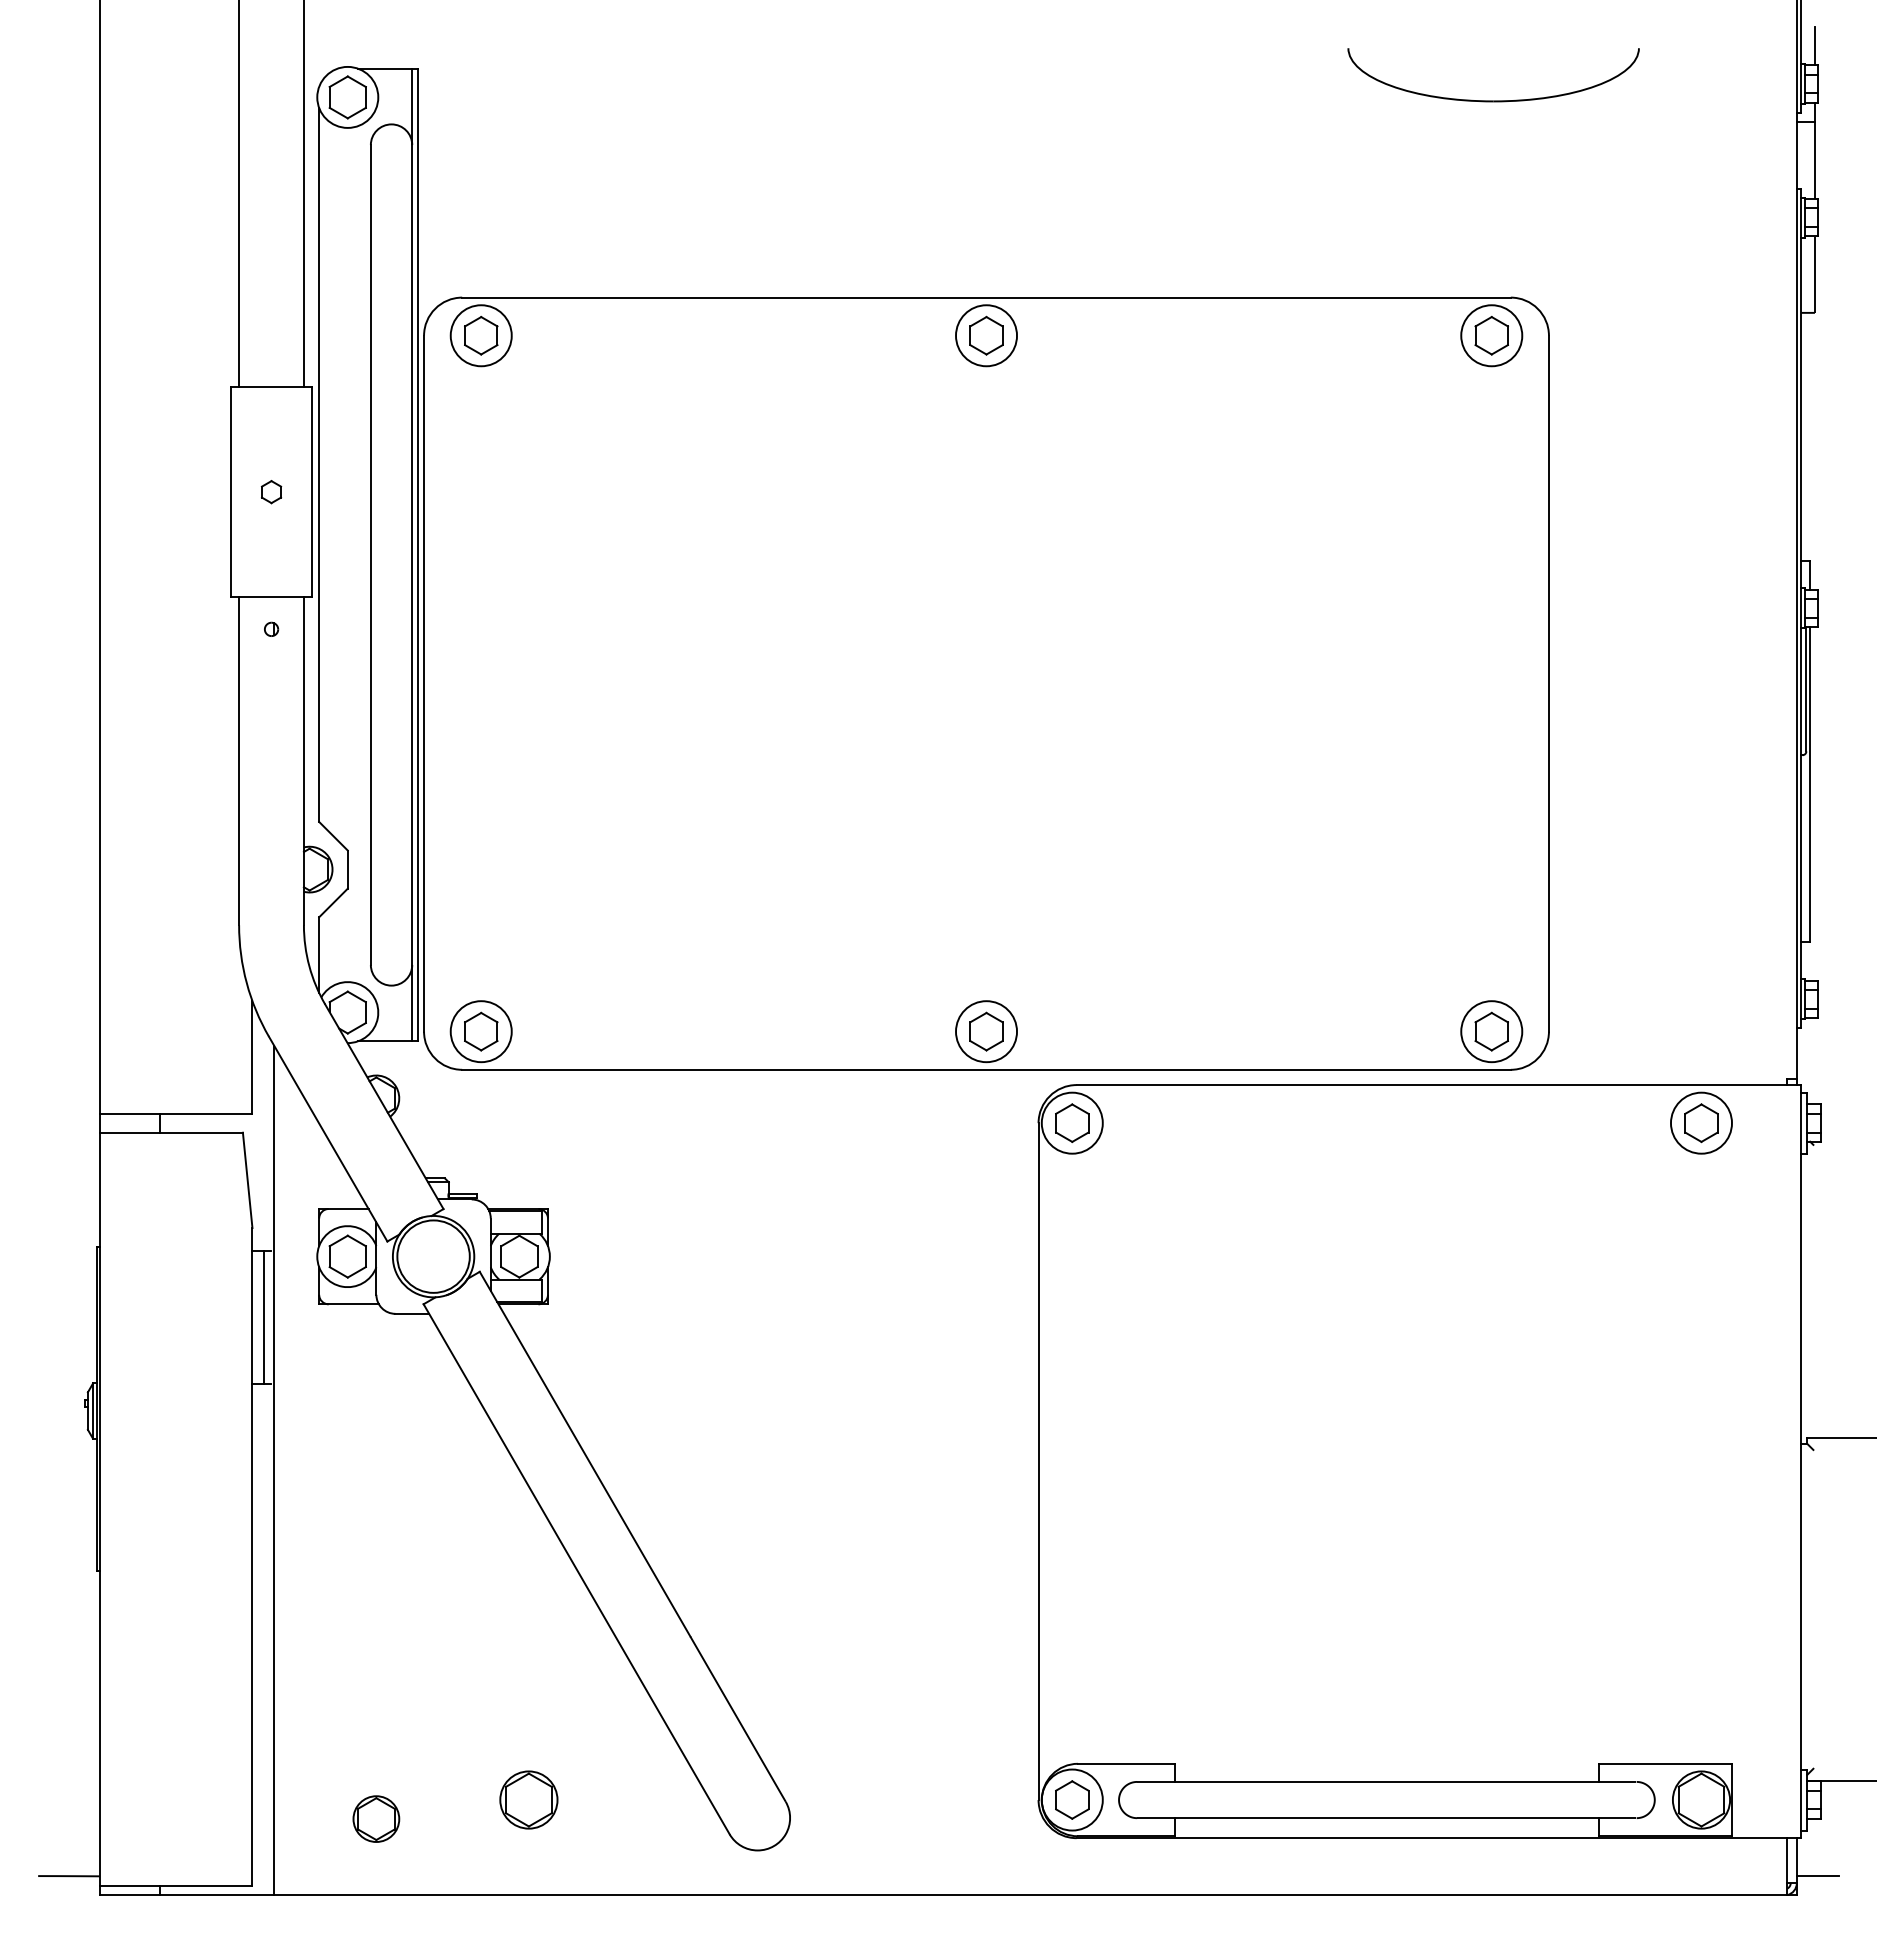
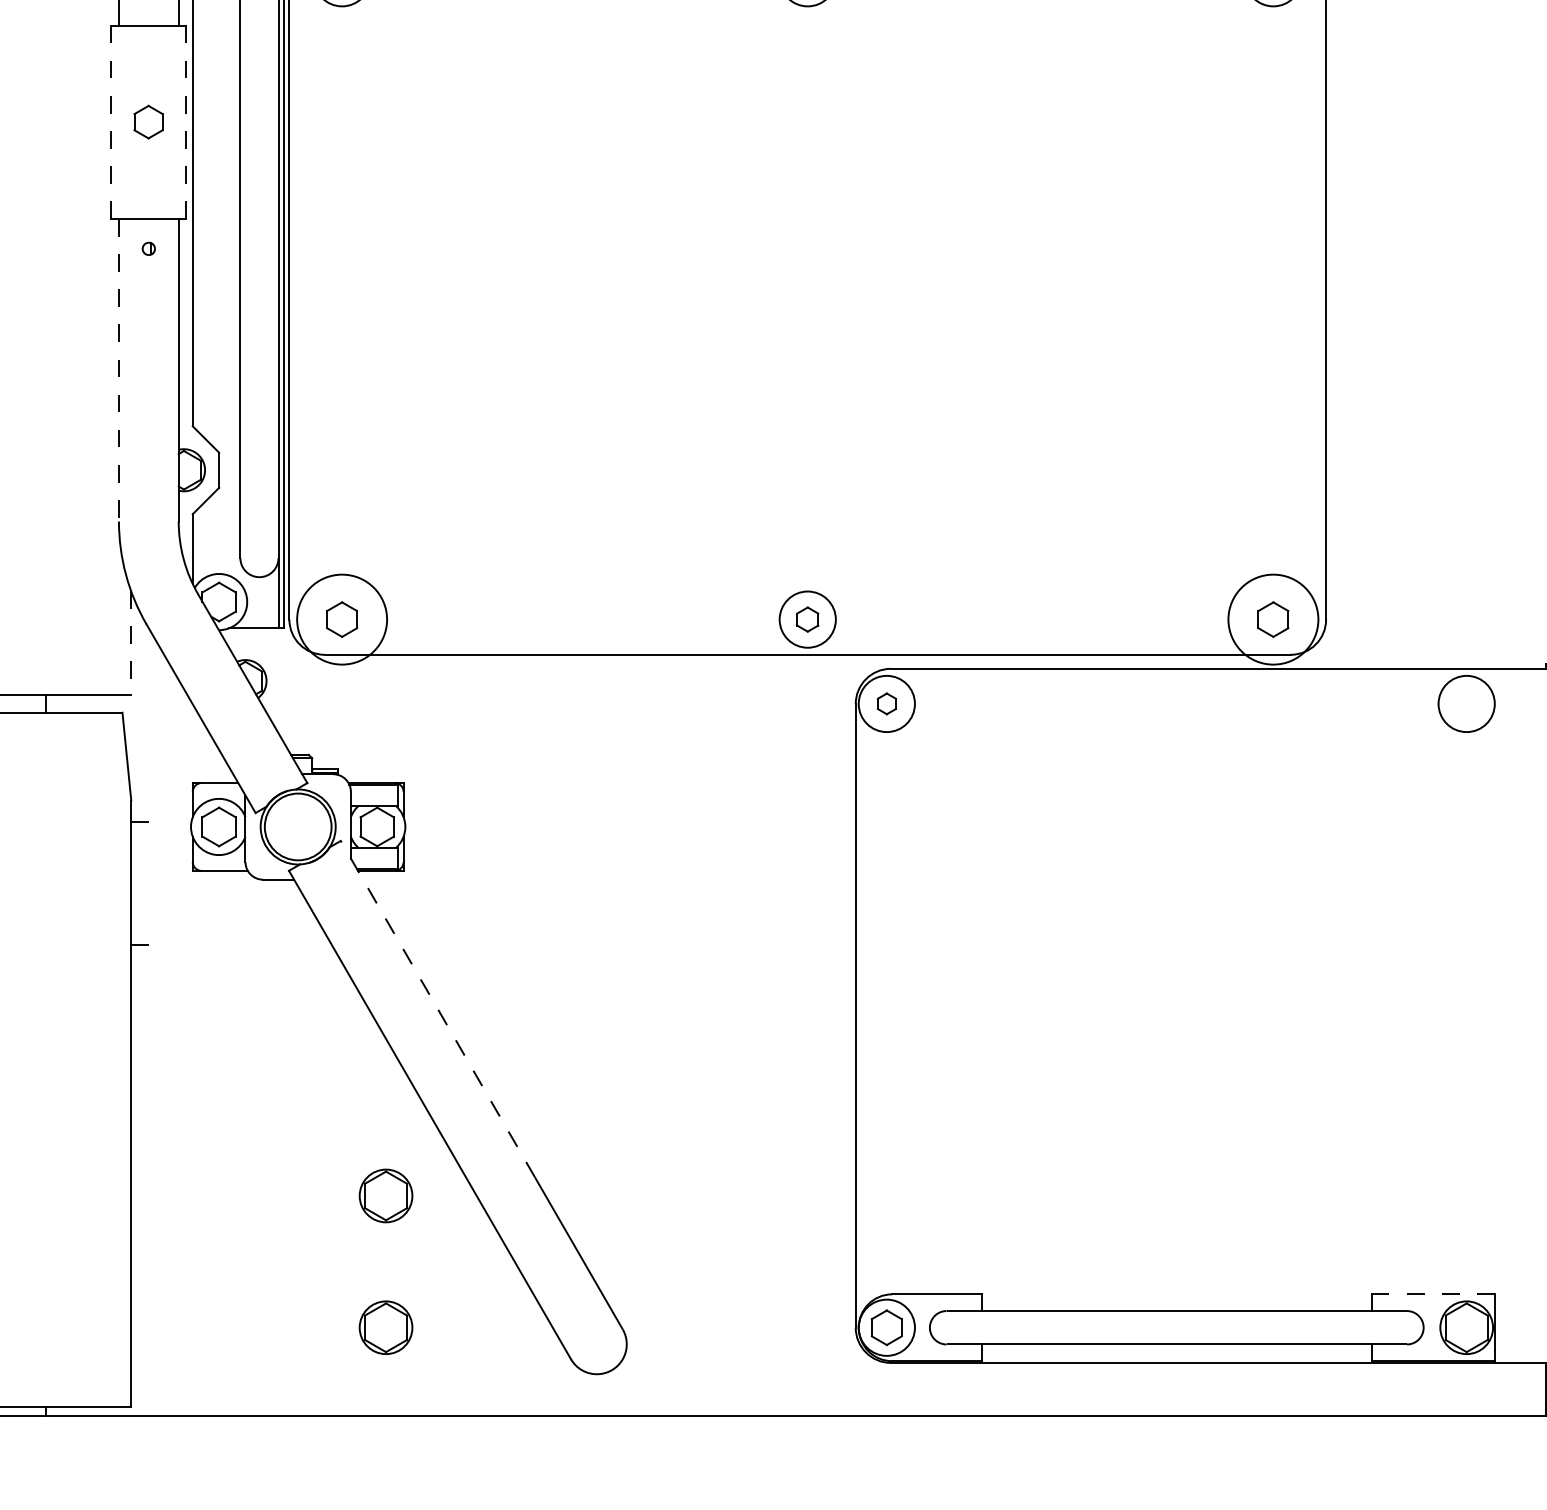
line: (230, 492) -> (111, 122), solid -> dashed
part: (271, 492) -> (148, 122), size x1.6
line: (312, 492) -> (186, 122), solid -> dashed
line: (239, 761) -> (119, 370), solid -> dashed
circle: (480, 1031) -> (341, 619), size x1.6
part: (986, 1031) -> (807, 619), size x0.7
circle: (1491, 1031) -> (1273, 619), size x1.6
line: (252, 1057) -> (131, 643), solid -> dashed
part: (1072, 1122) -> (887, 703), size x0.6
part: (1701, 1123) -> (1466, 704), removed
line: (264, 1317) -> (142, 883), removed
line: (585, 1454) -> (438, 1009), solid -> dashed
line: (274, 1470) -> (151, 1024), removed
part: (528, 1656) -> (385, 1195), added
line: (1665, 1763) -> (1433, 1294), solid -> dashed
part: (376, 1818) -> (245, 1344), removed

